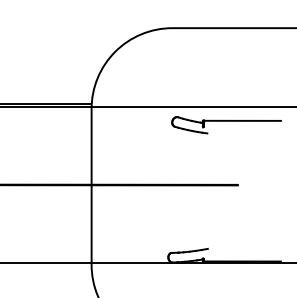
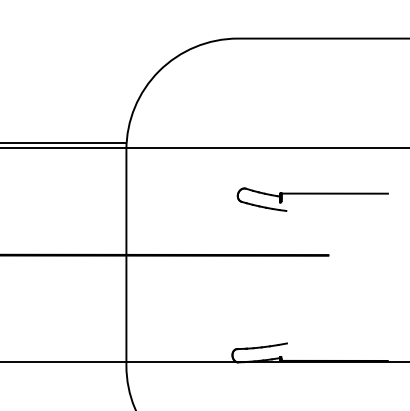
part: (226, 125) -> (312, 199), moved

